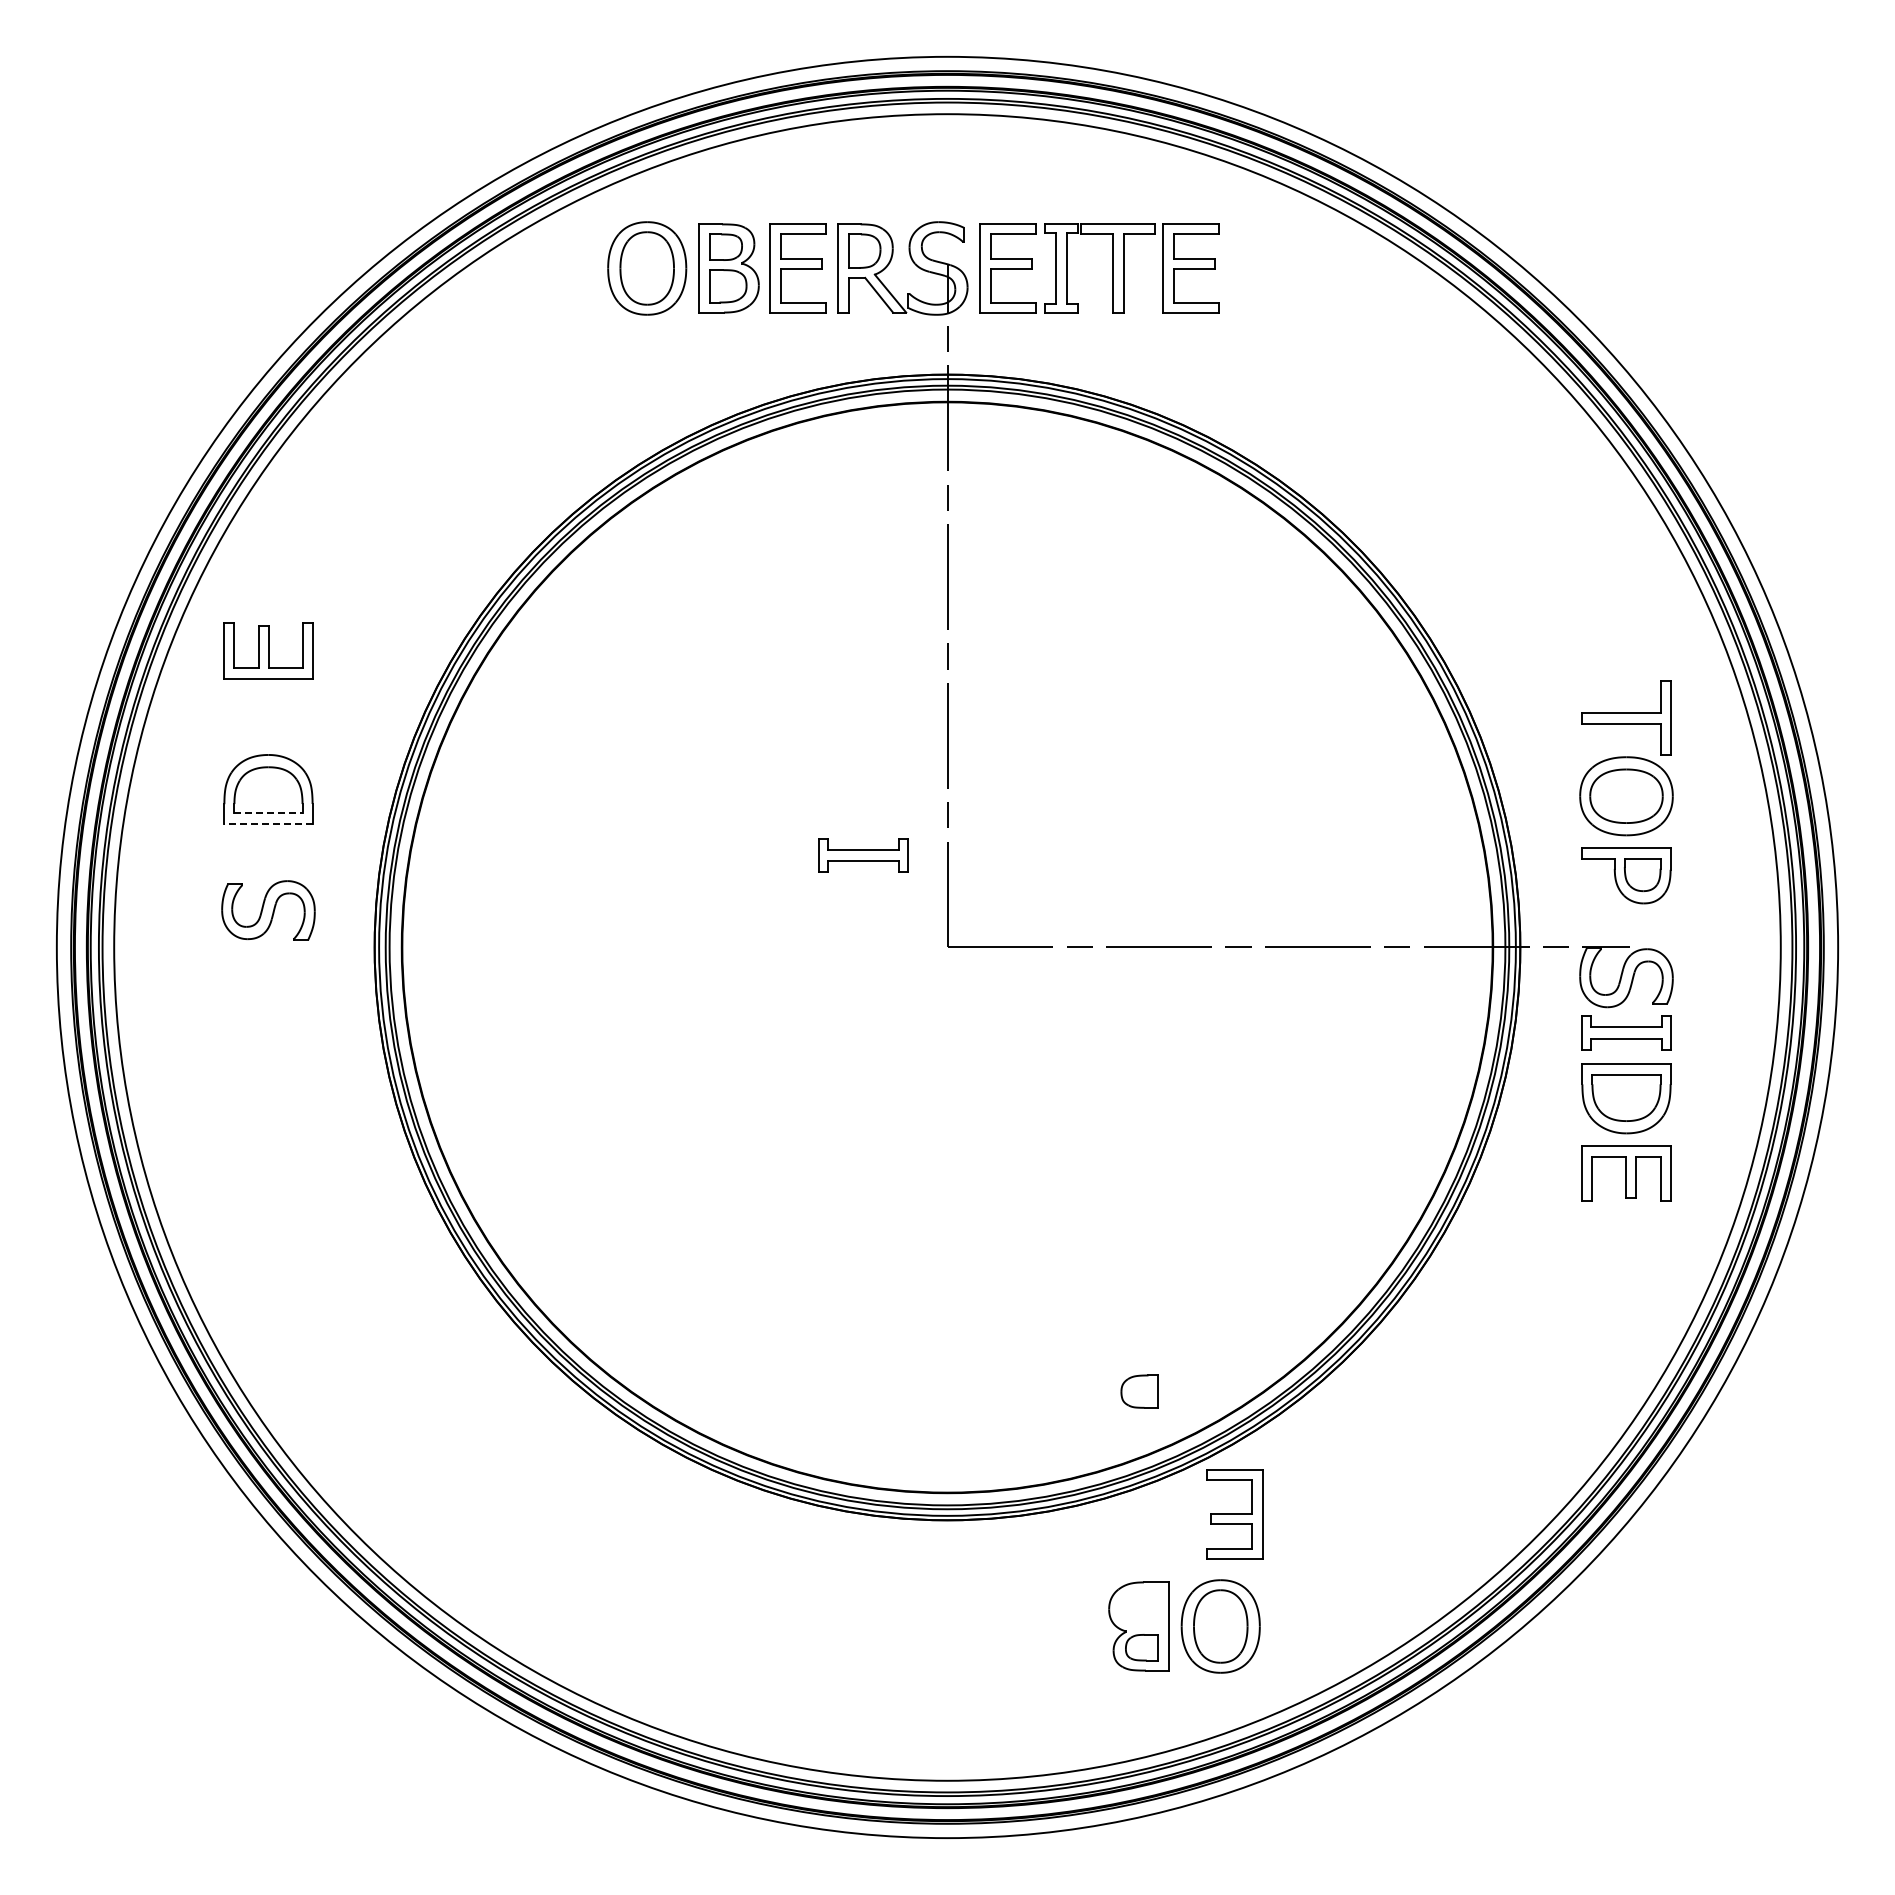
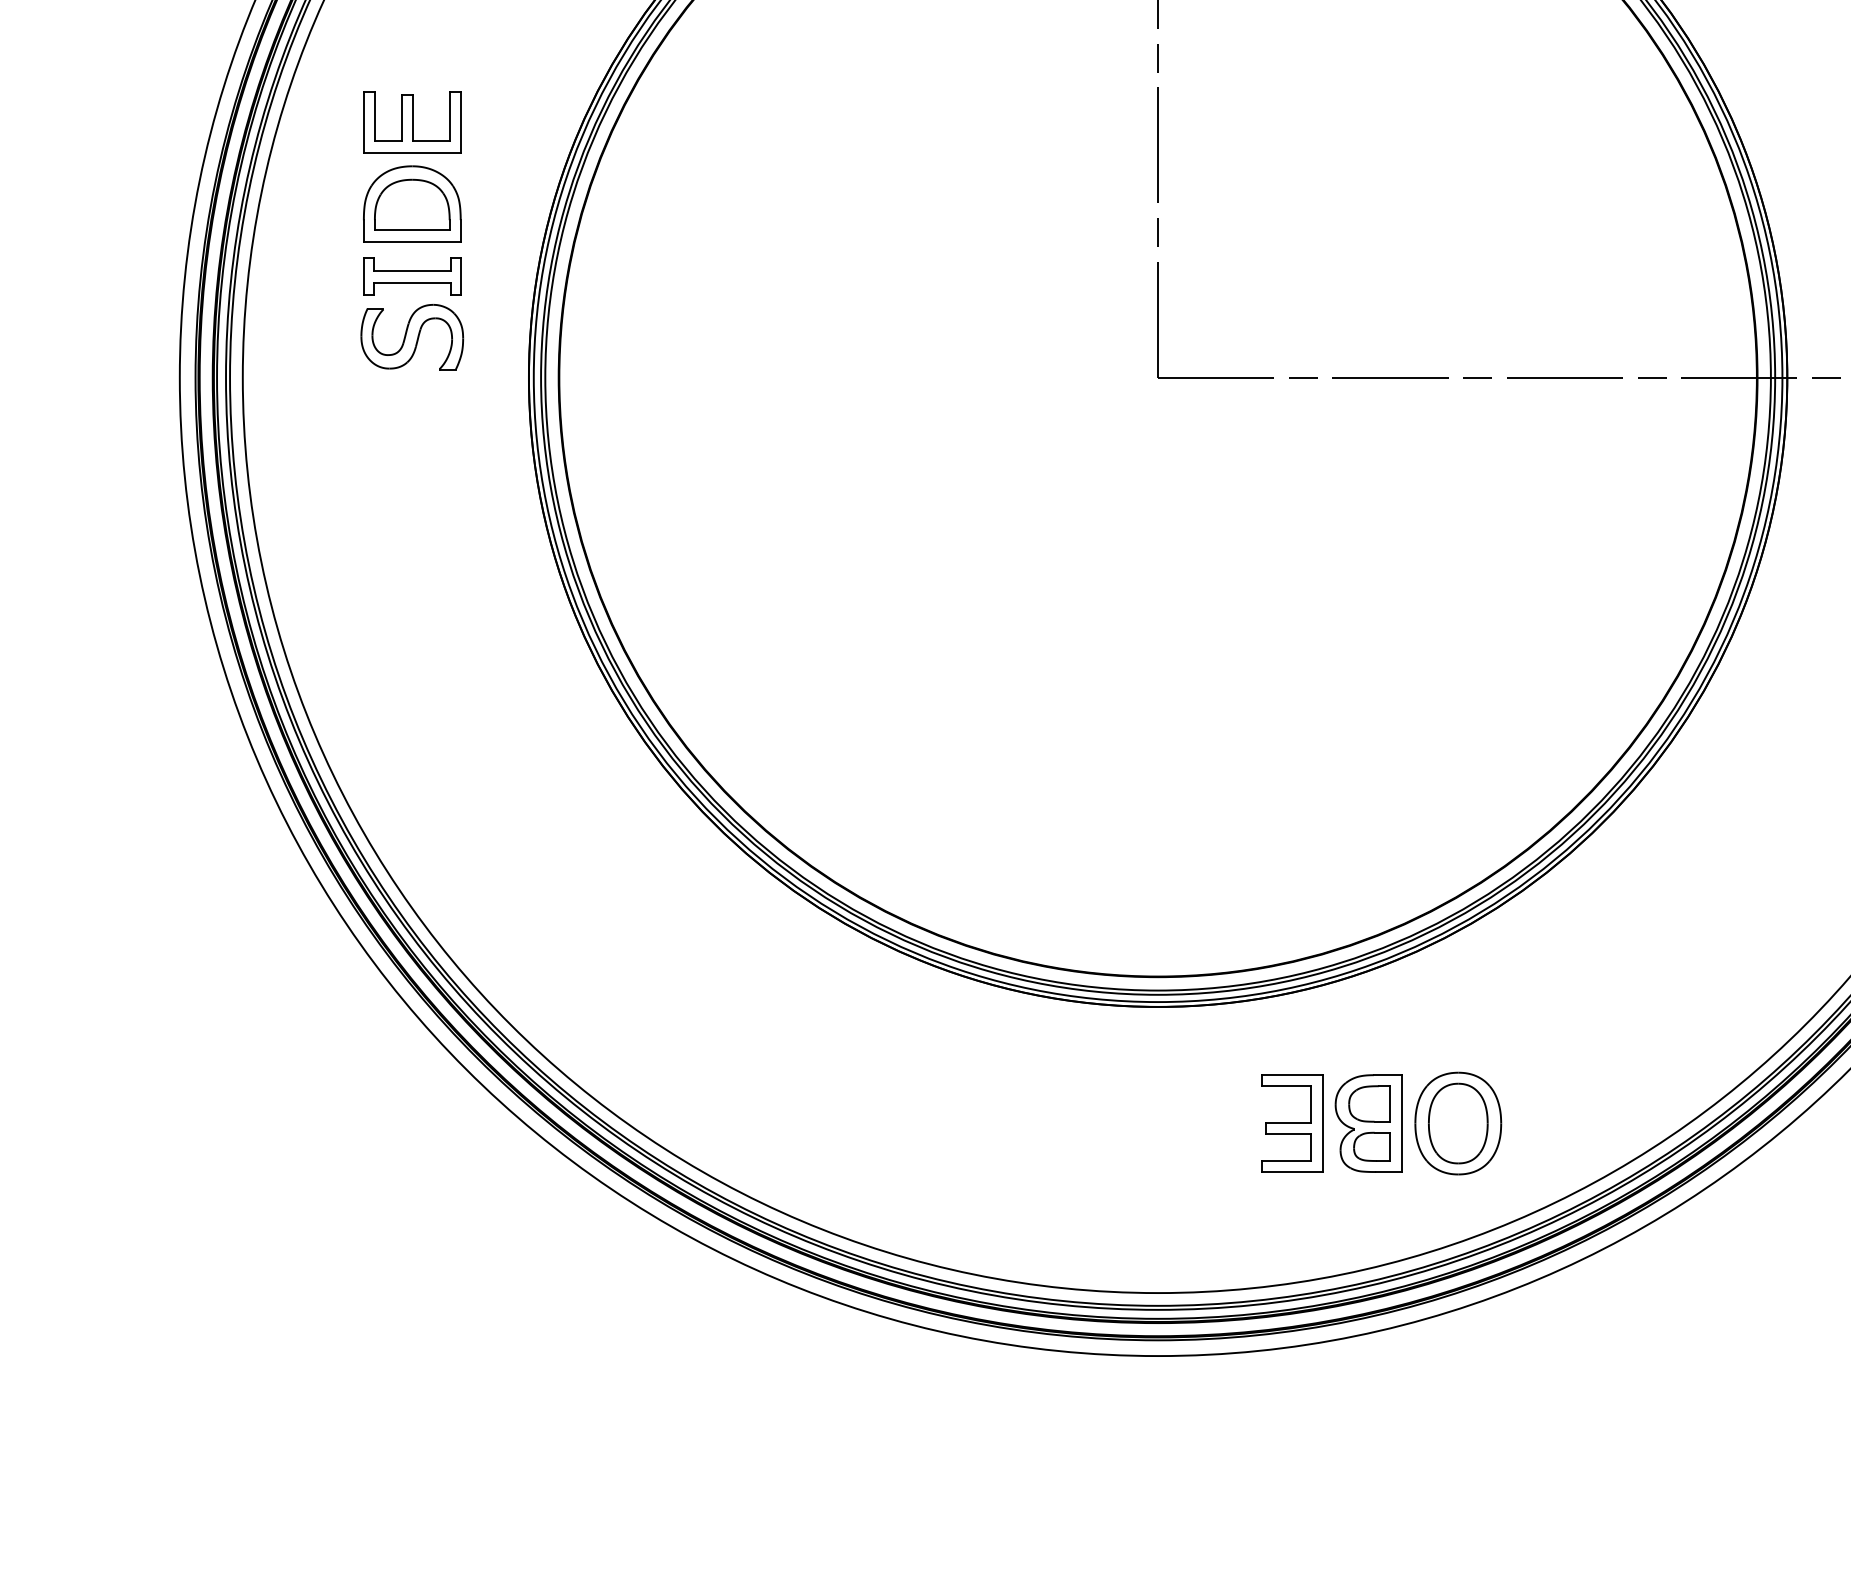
part: (268, 650) -> (412, 121), moved
line: (268, 813) -> (412, 230), dashed -> solid
line: (267, 824) -> (411, 242), dashed -> solid
part: (863, 855) -> (412, 276), moved
part: (1139, 1391) -> (1369, 1103), moved
part: (1234, 1514) -> (1292, 1123), moved

